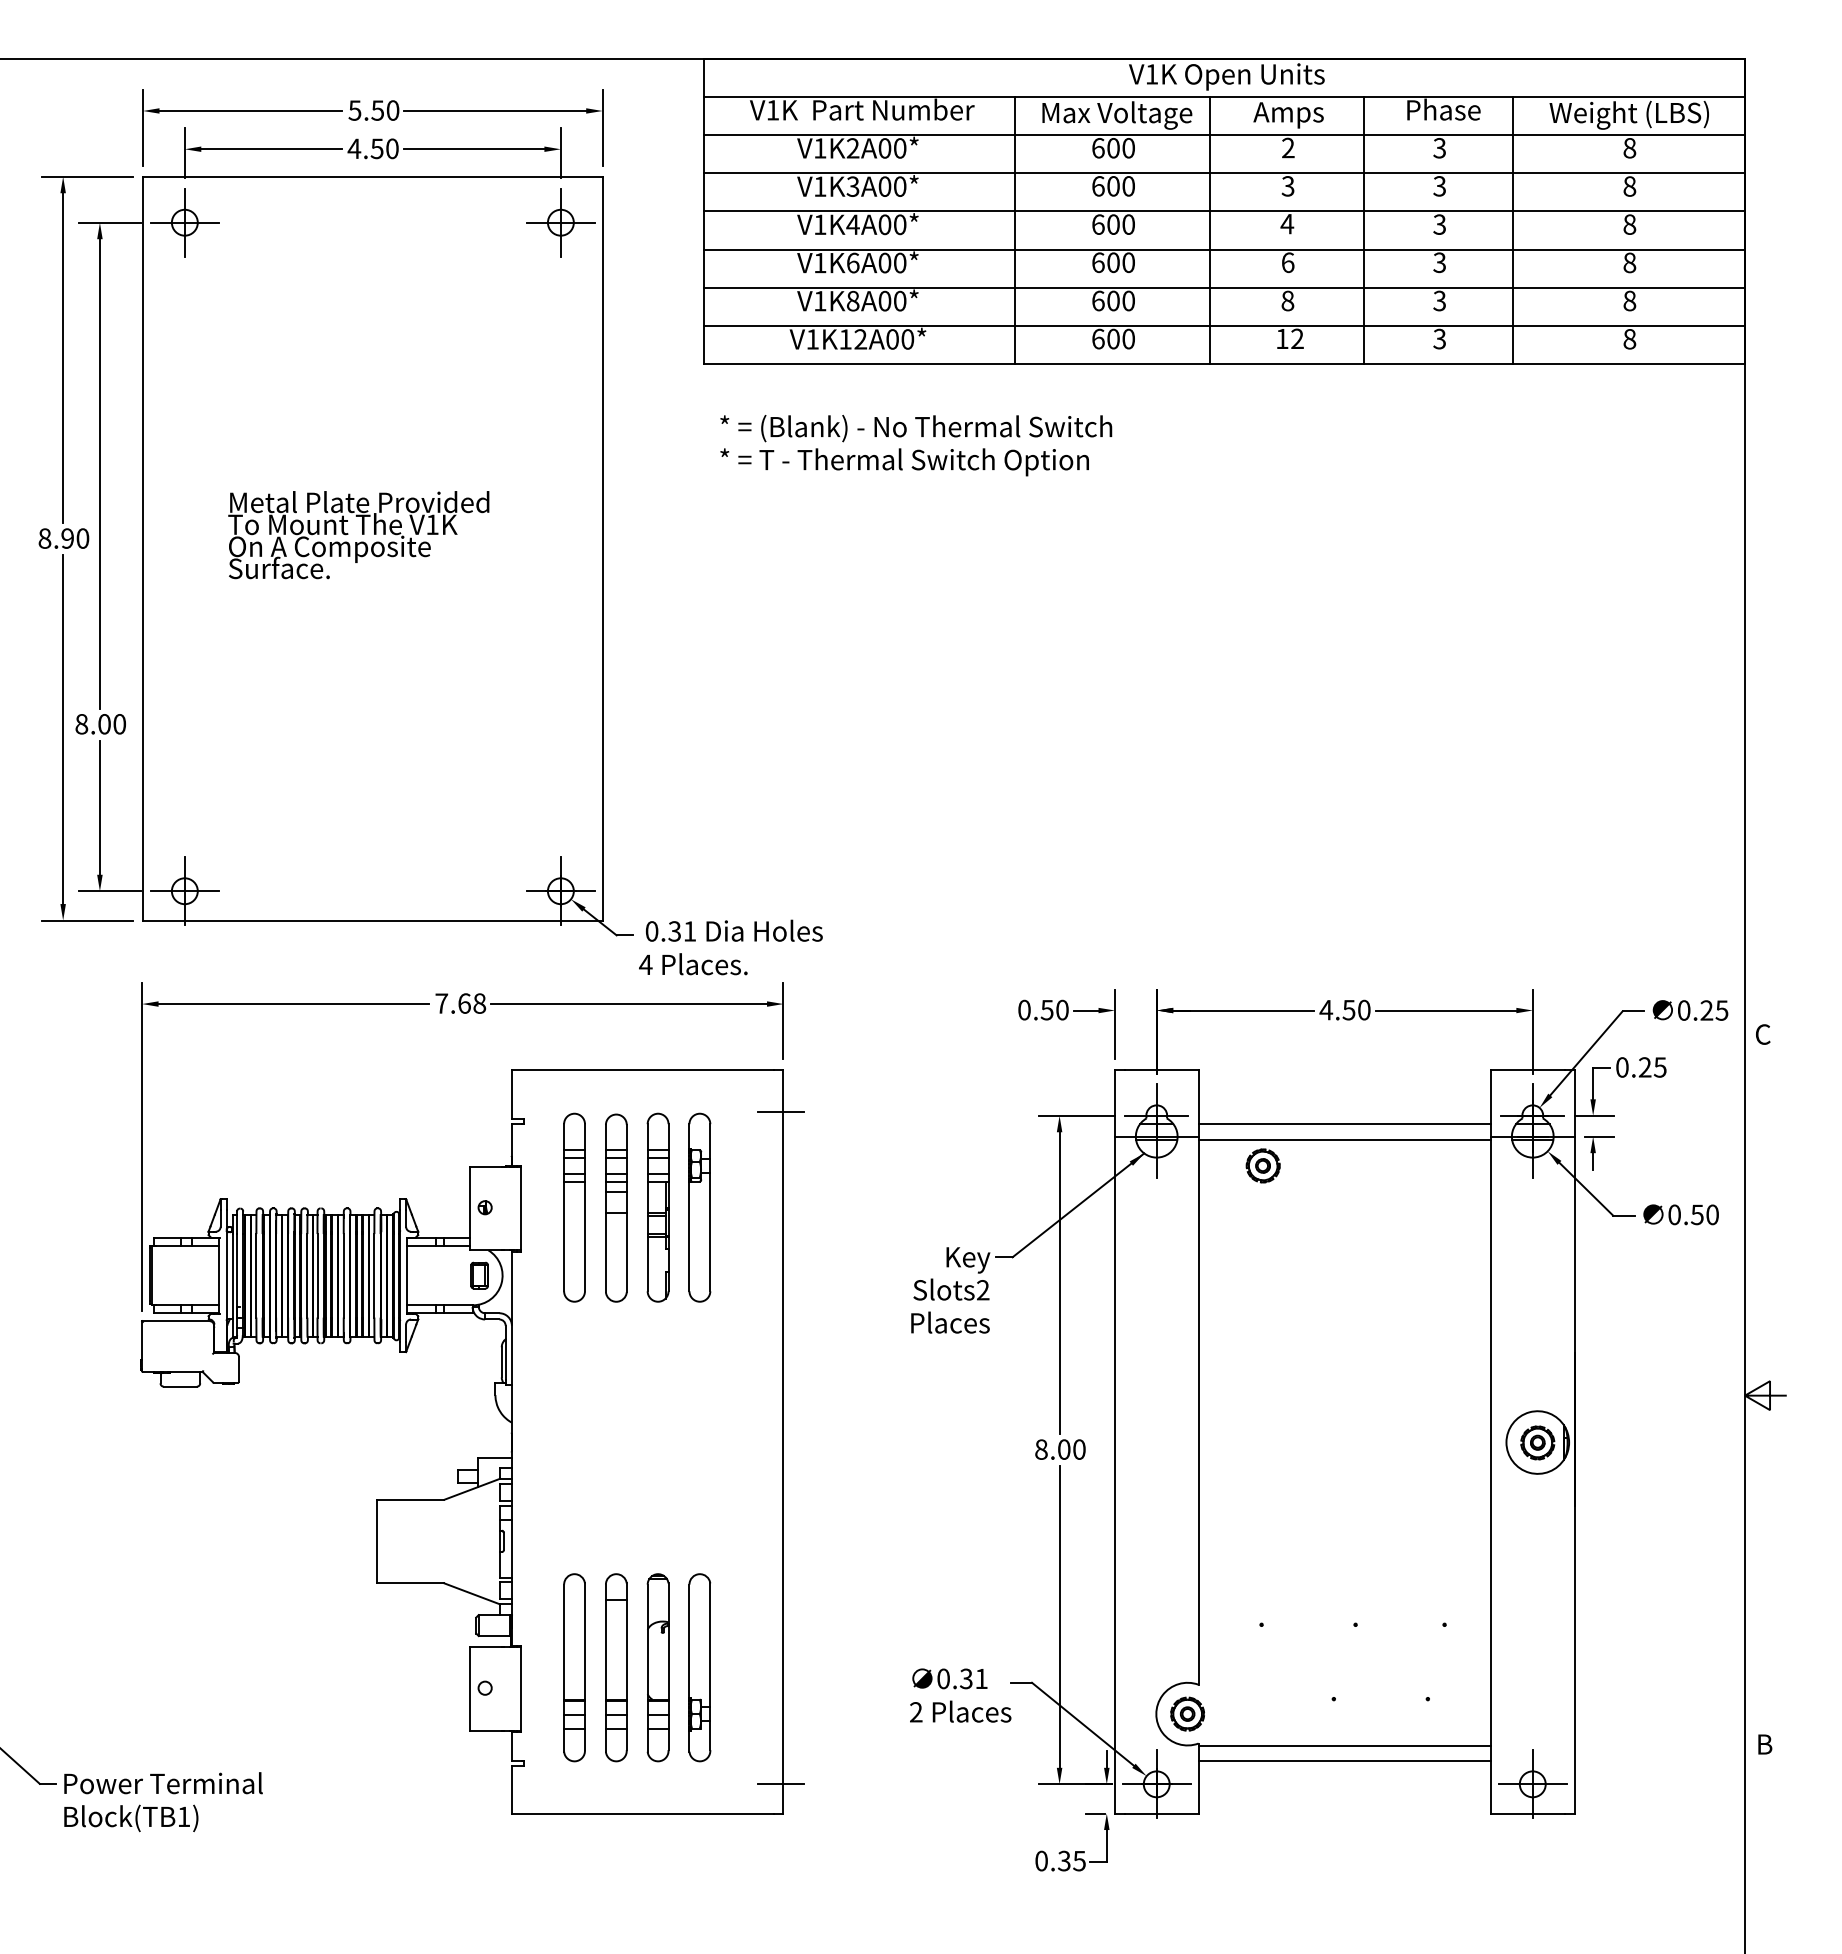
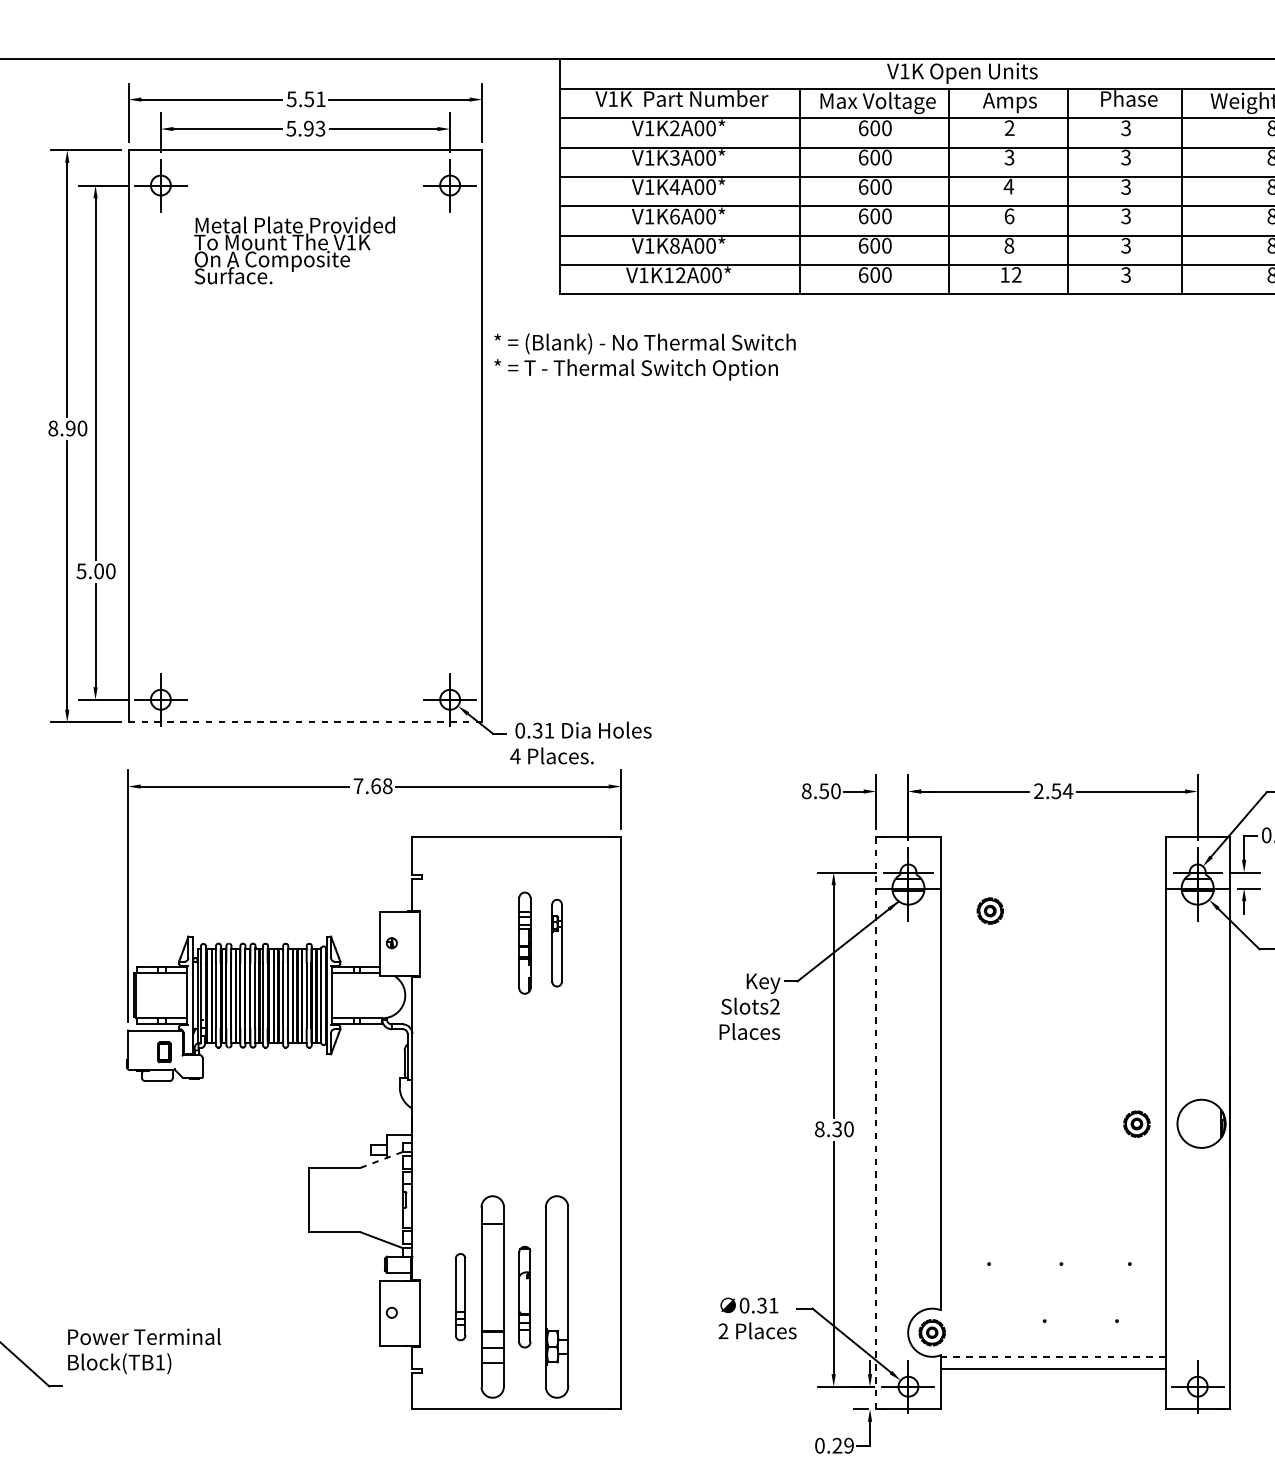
text: (392, 110) -> (320, 99), 5.50 -> 5.51
text: (372, 148) -> (305, 128), 4.50 -> 5.93
text: (916, 445) -> (645, 356), moved
text: (358, 535) -> (294, 250), moved
text: (81, 724) -> (81, 571), 8.00 -> 5.00
line: (372, 920) -> (305, 722), solid -> dashed
text: (1345, 1009) -> (1053, 790), 4.50 -> 2.54
text: (1024, 1010) -> (806, 791), 0.50 -> 8.50
line: (780, 1111) -> (619, 869), removed
line: (1344, 1124) -> (1052, 879), removed
line: (1344, 1140) -> (1052, 891), removed
part: (574, 1207) -> (460, 943), removed
part: (616, 1207) -> (492, 943), removed
part: (657, 1207) -> (524, 943), size x0.7
part: (699, 1207) -> (556, 943), size x0.6
part: (479, 1275) -> (164, 1052), moved
line: (1114, 1441) -> (875, 1123), solid -> dashed
part: (1537, 1442) -> (1136, 1123), moved
text: (1063, 1449) -> (836, 1129), 8.00 -> 8.30
line: (472, 1489) -> (382, 1159), solid -> dashed
part: (574, 1667) -> (460, 1296), size x0.6
part: (616, 1667) -> (492, 1296), size x1.4
part: (657, 1667) -> (524, 1296), size x0.7
part: (699, 1667) -> (556, 1296), size x1.4
line: (1344, 1745) -> (1052, 1356), solid -> dashed
line: (780, 1784) -> (619, 1386), removed
text: (163, 1802) -> (144, 1351), moved
text: (1071, 1860) -> (842, 1445), 0.35 -> 0.29

